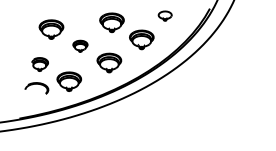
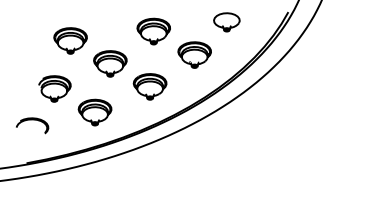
part: (164, 16) -> (226, 22), size x1.43
part: (80, 46) -> (110, 63), size x1.67
part: (39, 64) -> (54, 88), size x1.43
part: (36, 88) -> (32, 125), moved

